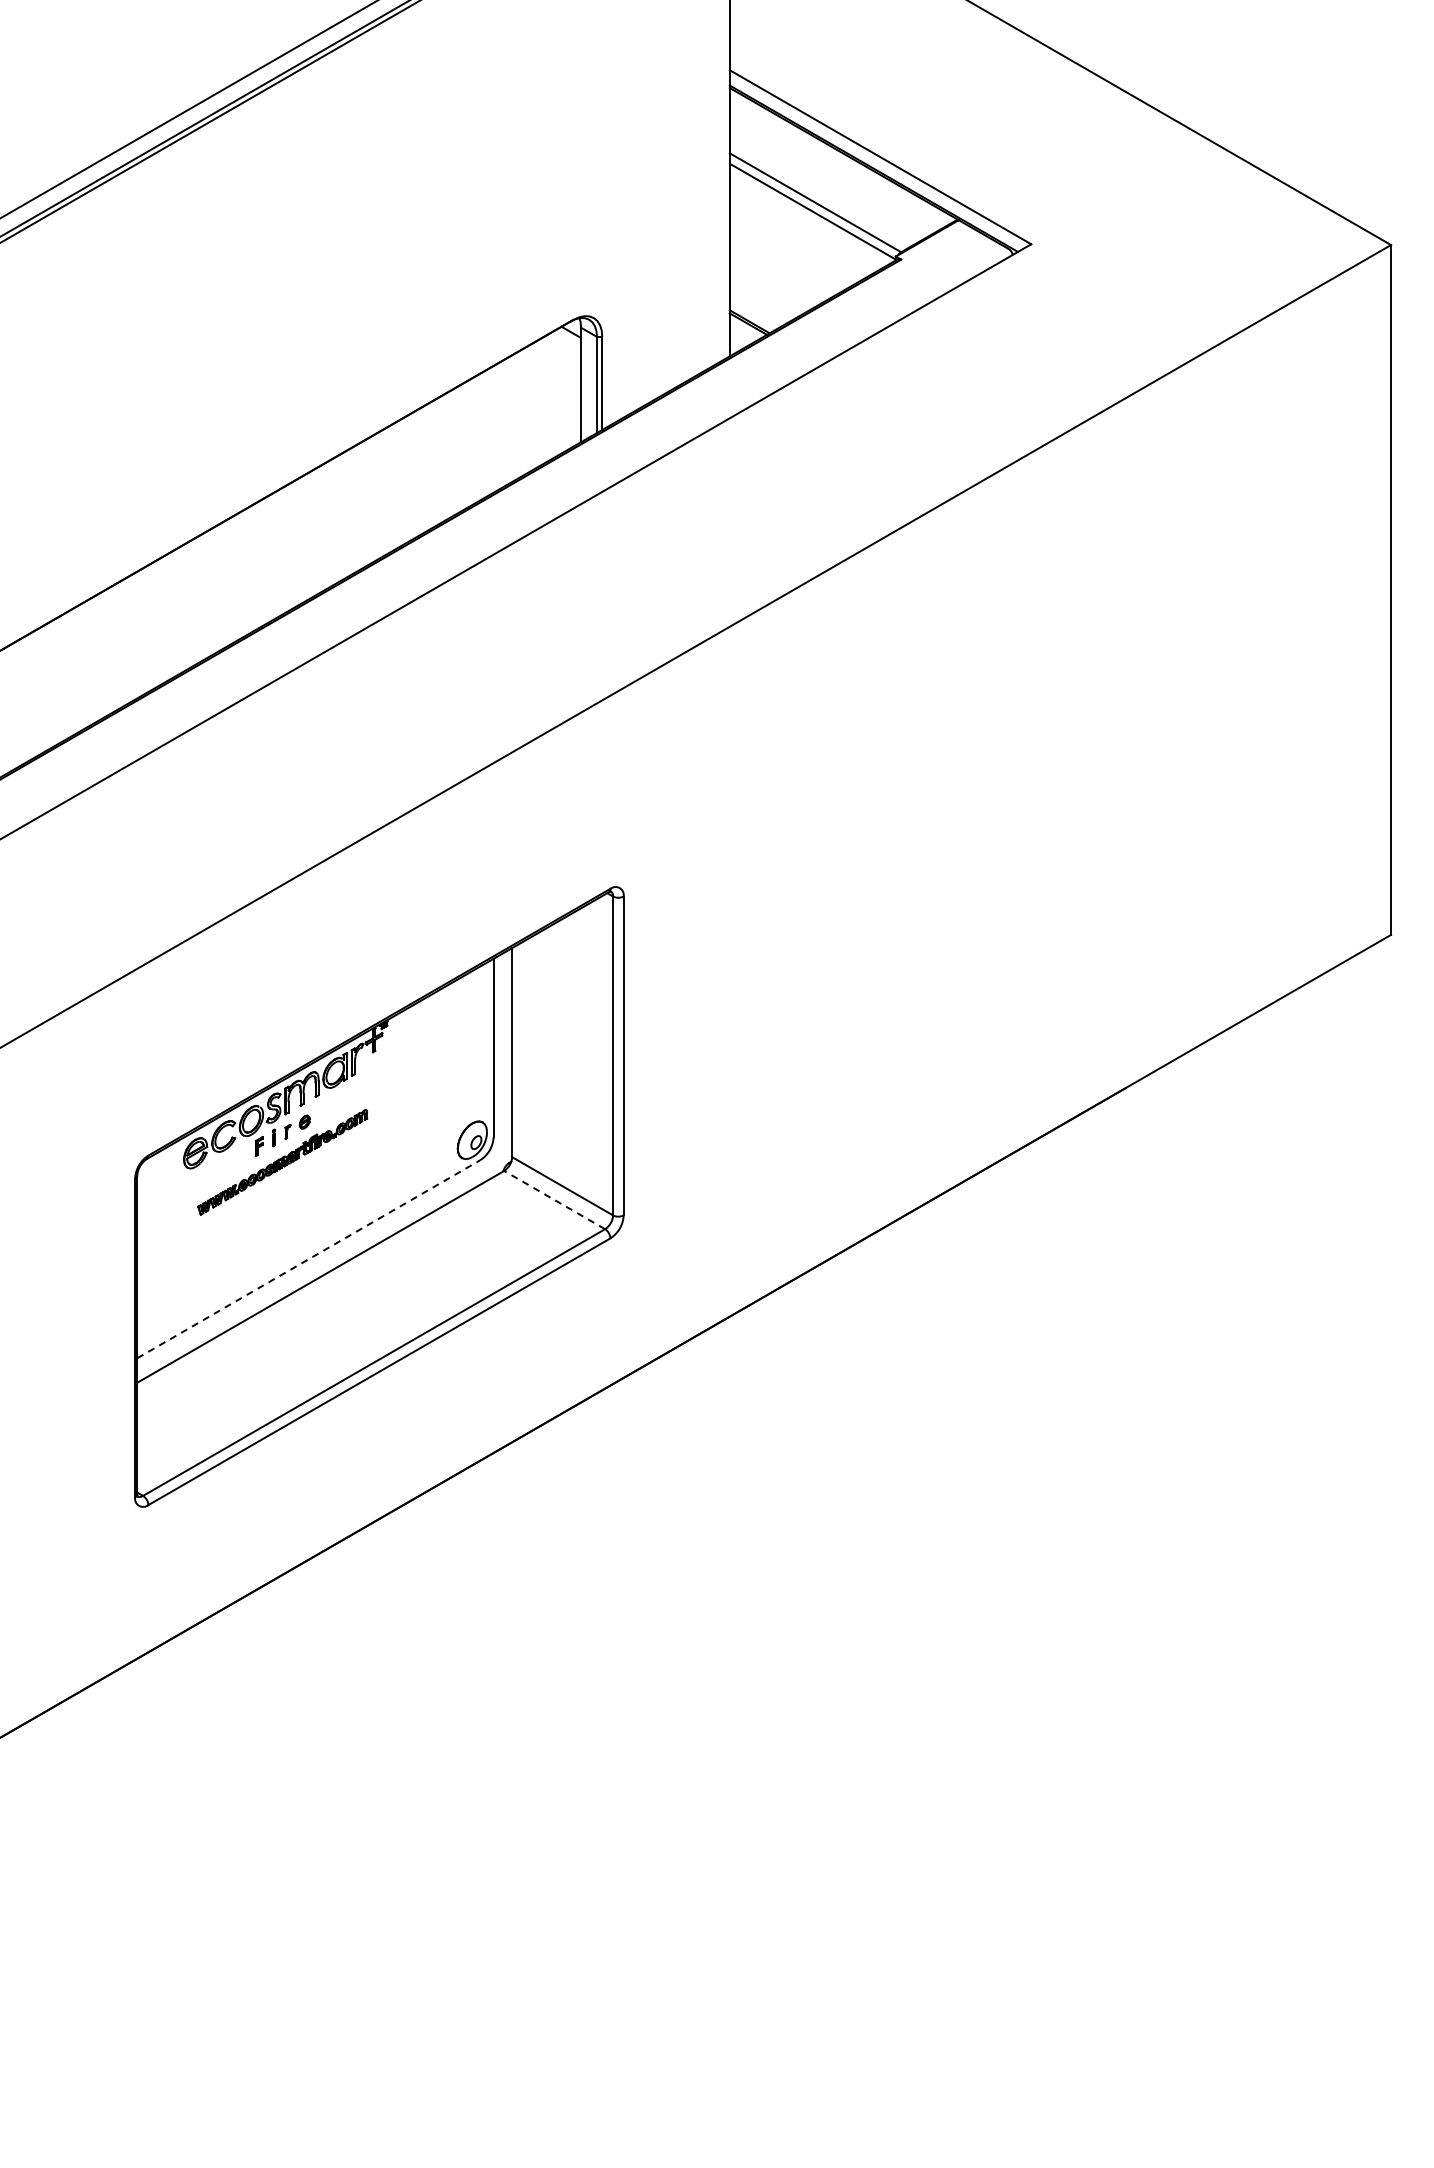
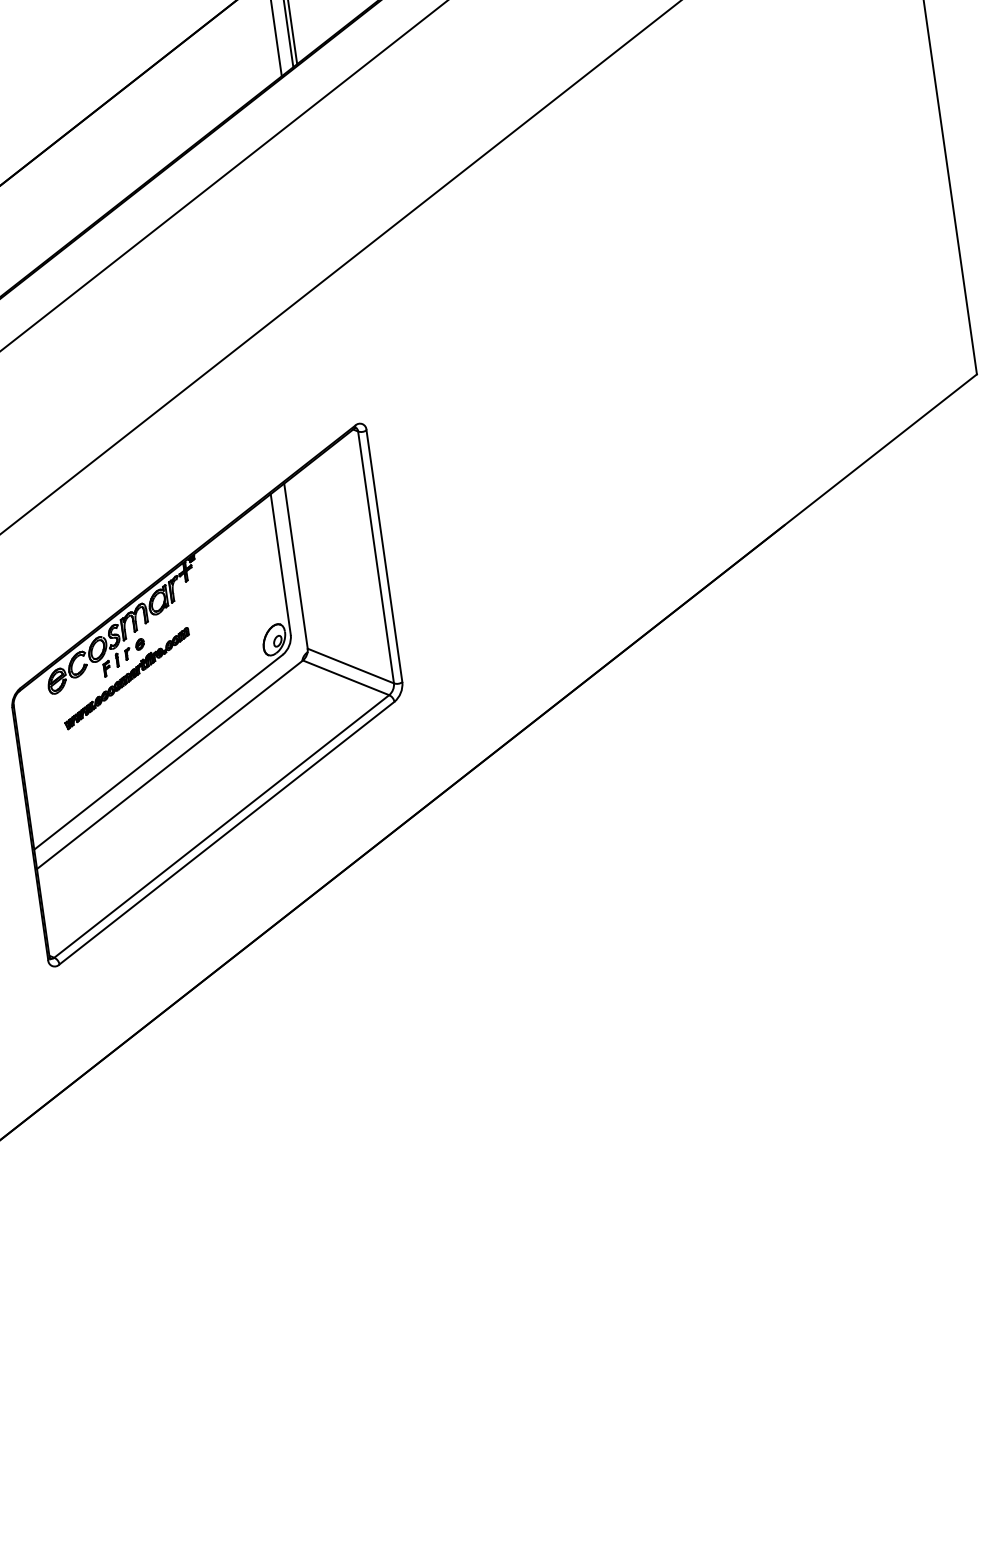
line: (554, 1199) -> (345, 677), dashed -> solid
line: (309, 1258) -> (159, 751), dashed -> solid

